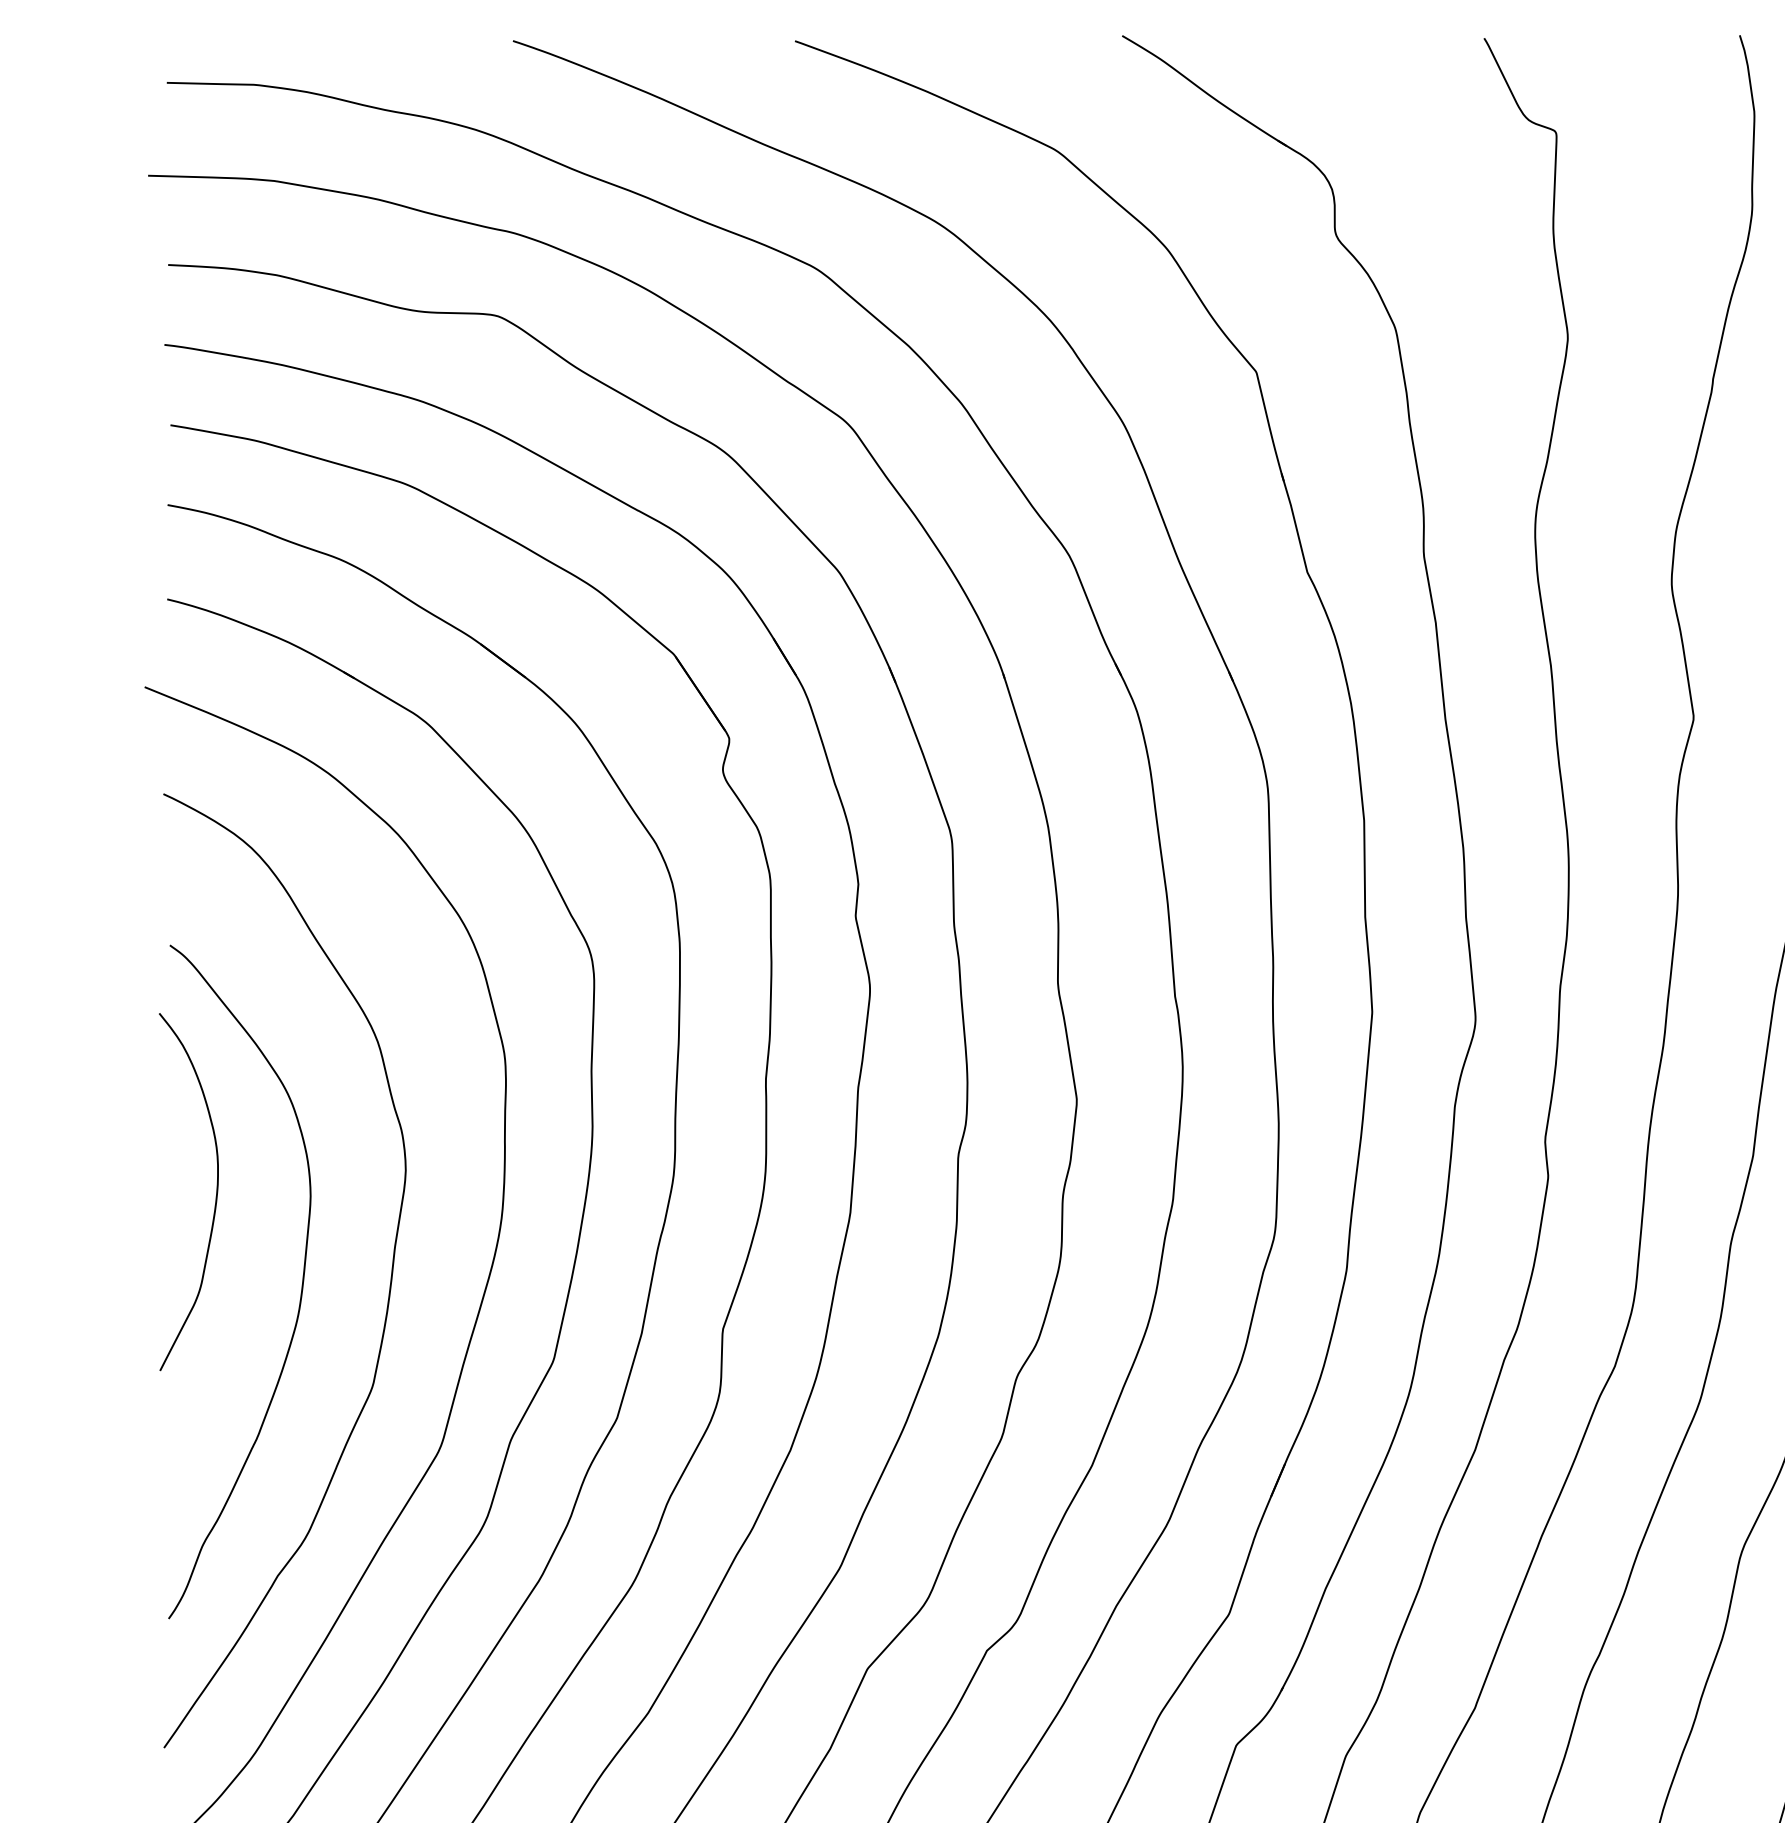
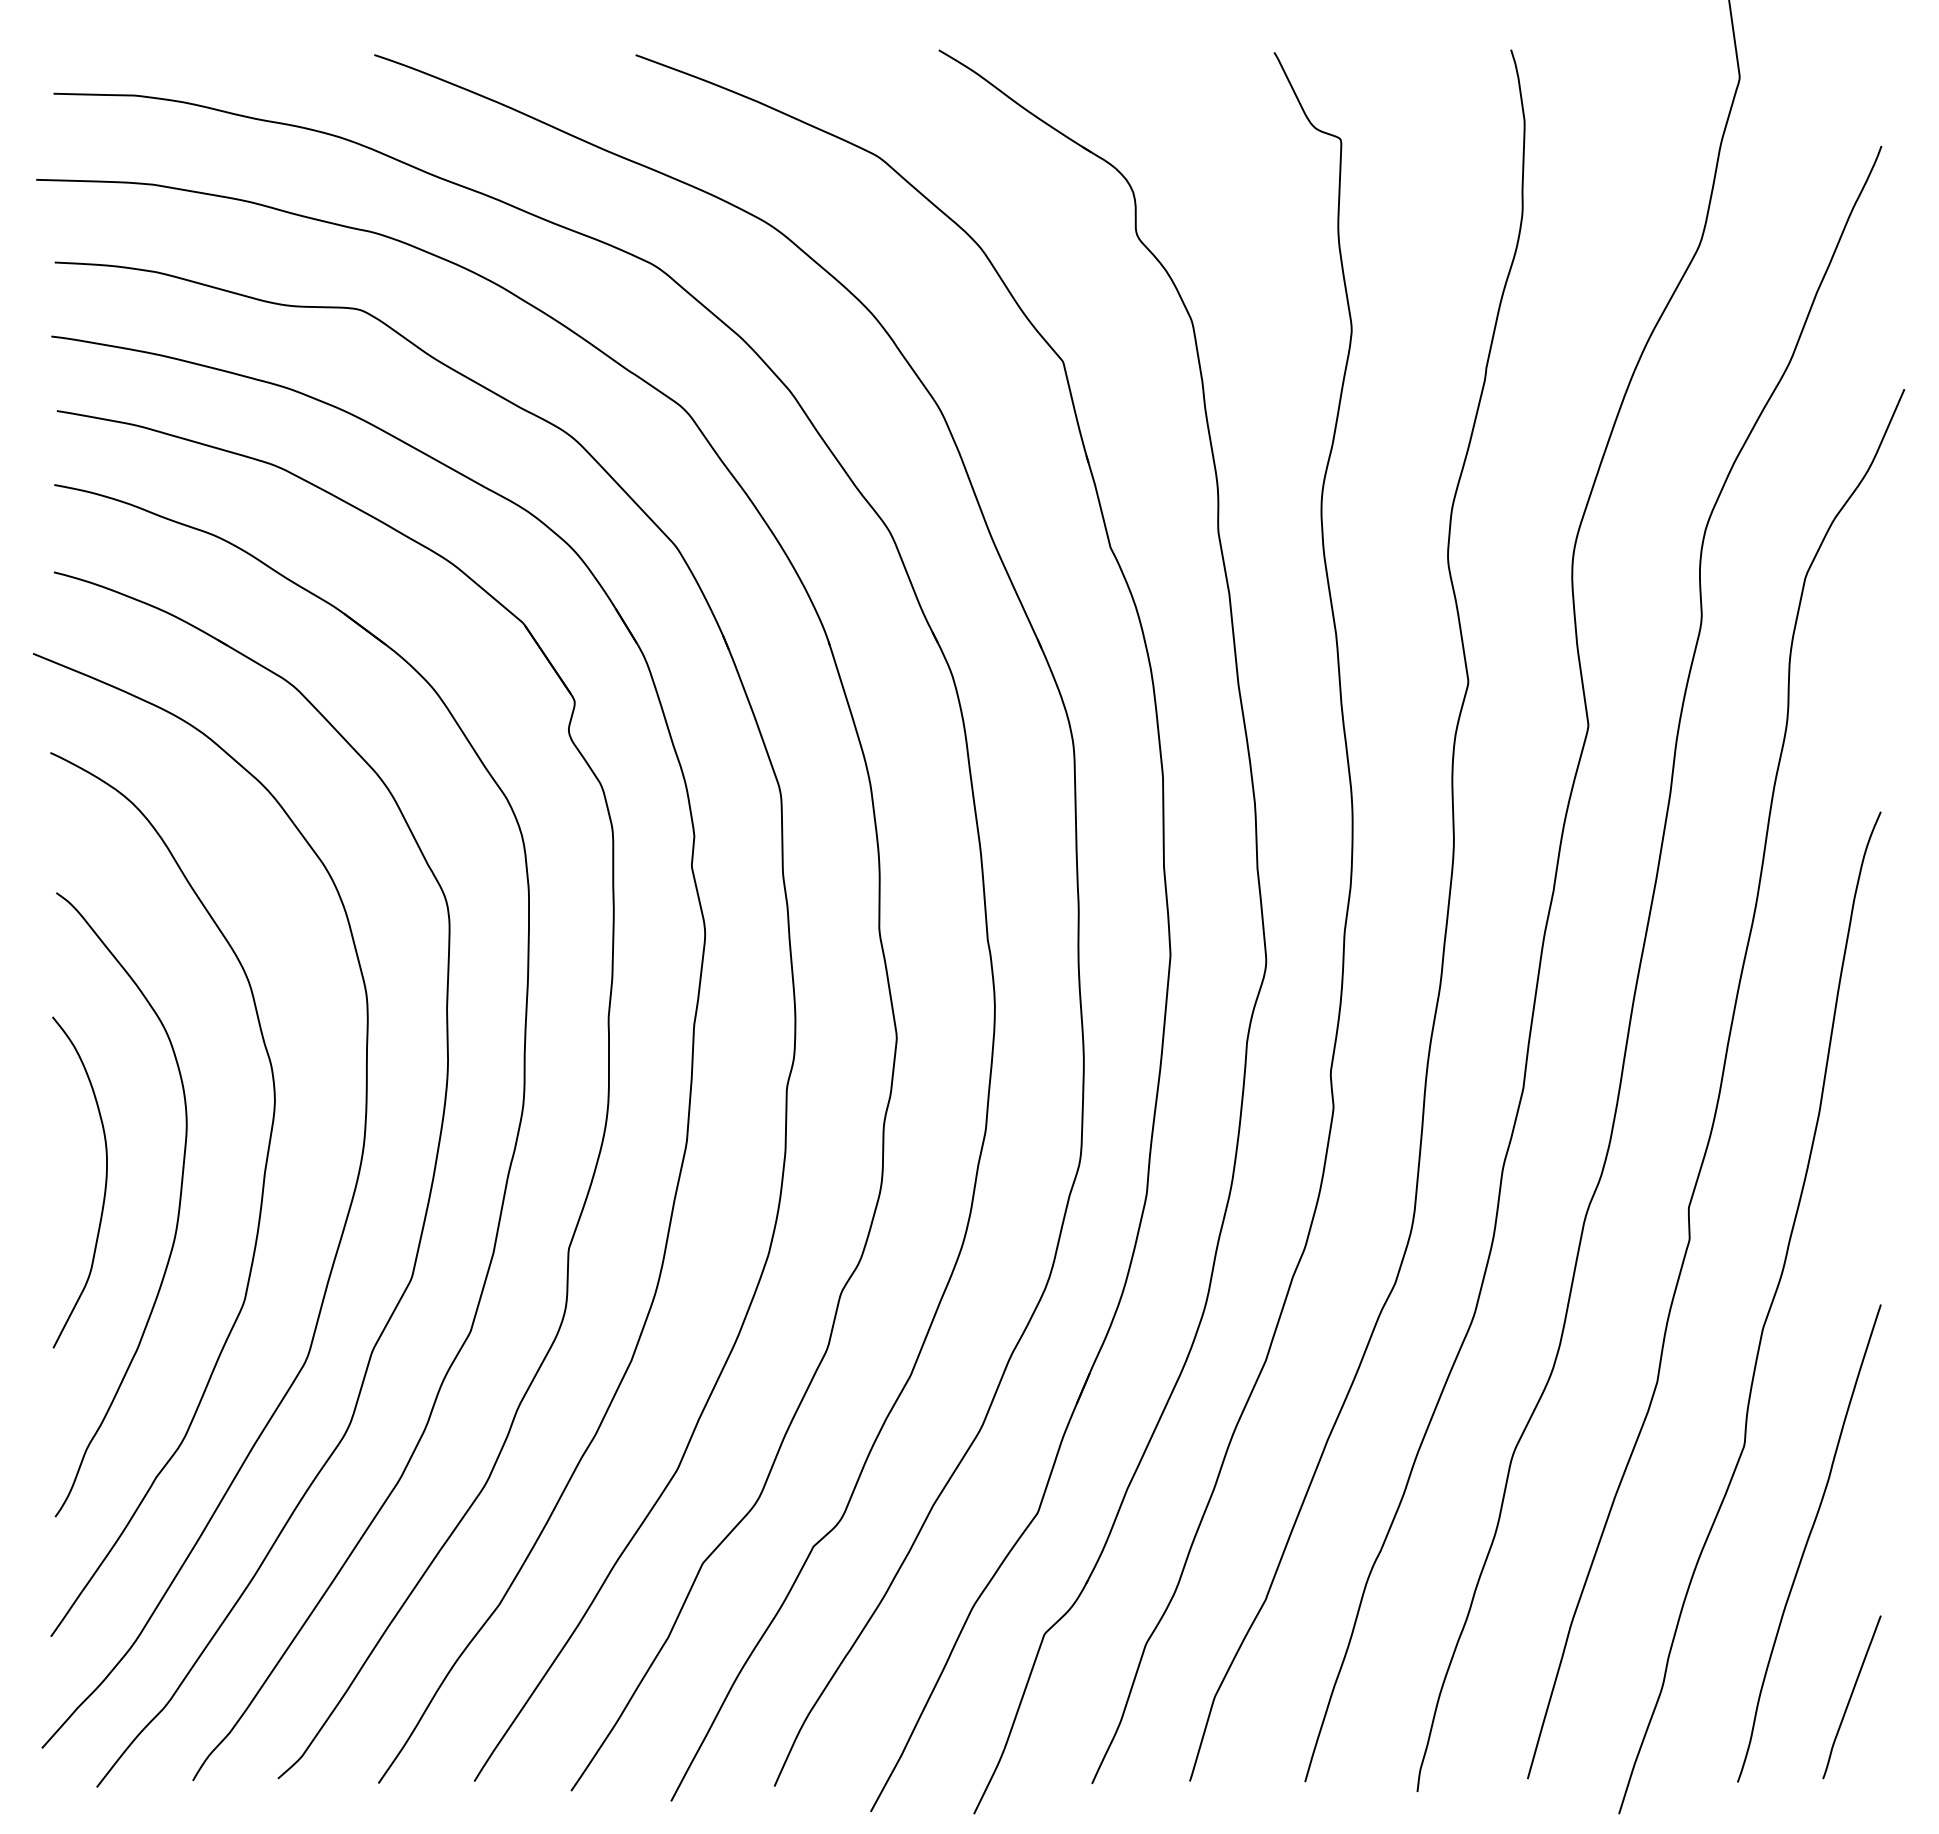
curve: (215, 1197) -> (104, 1187), moved

